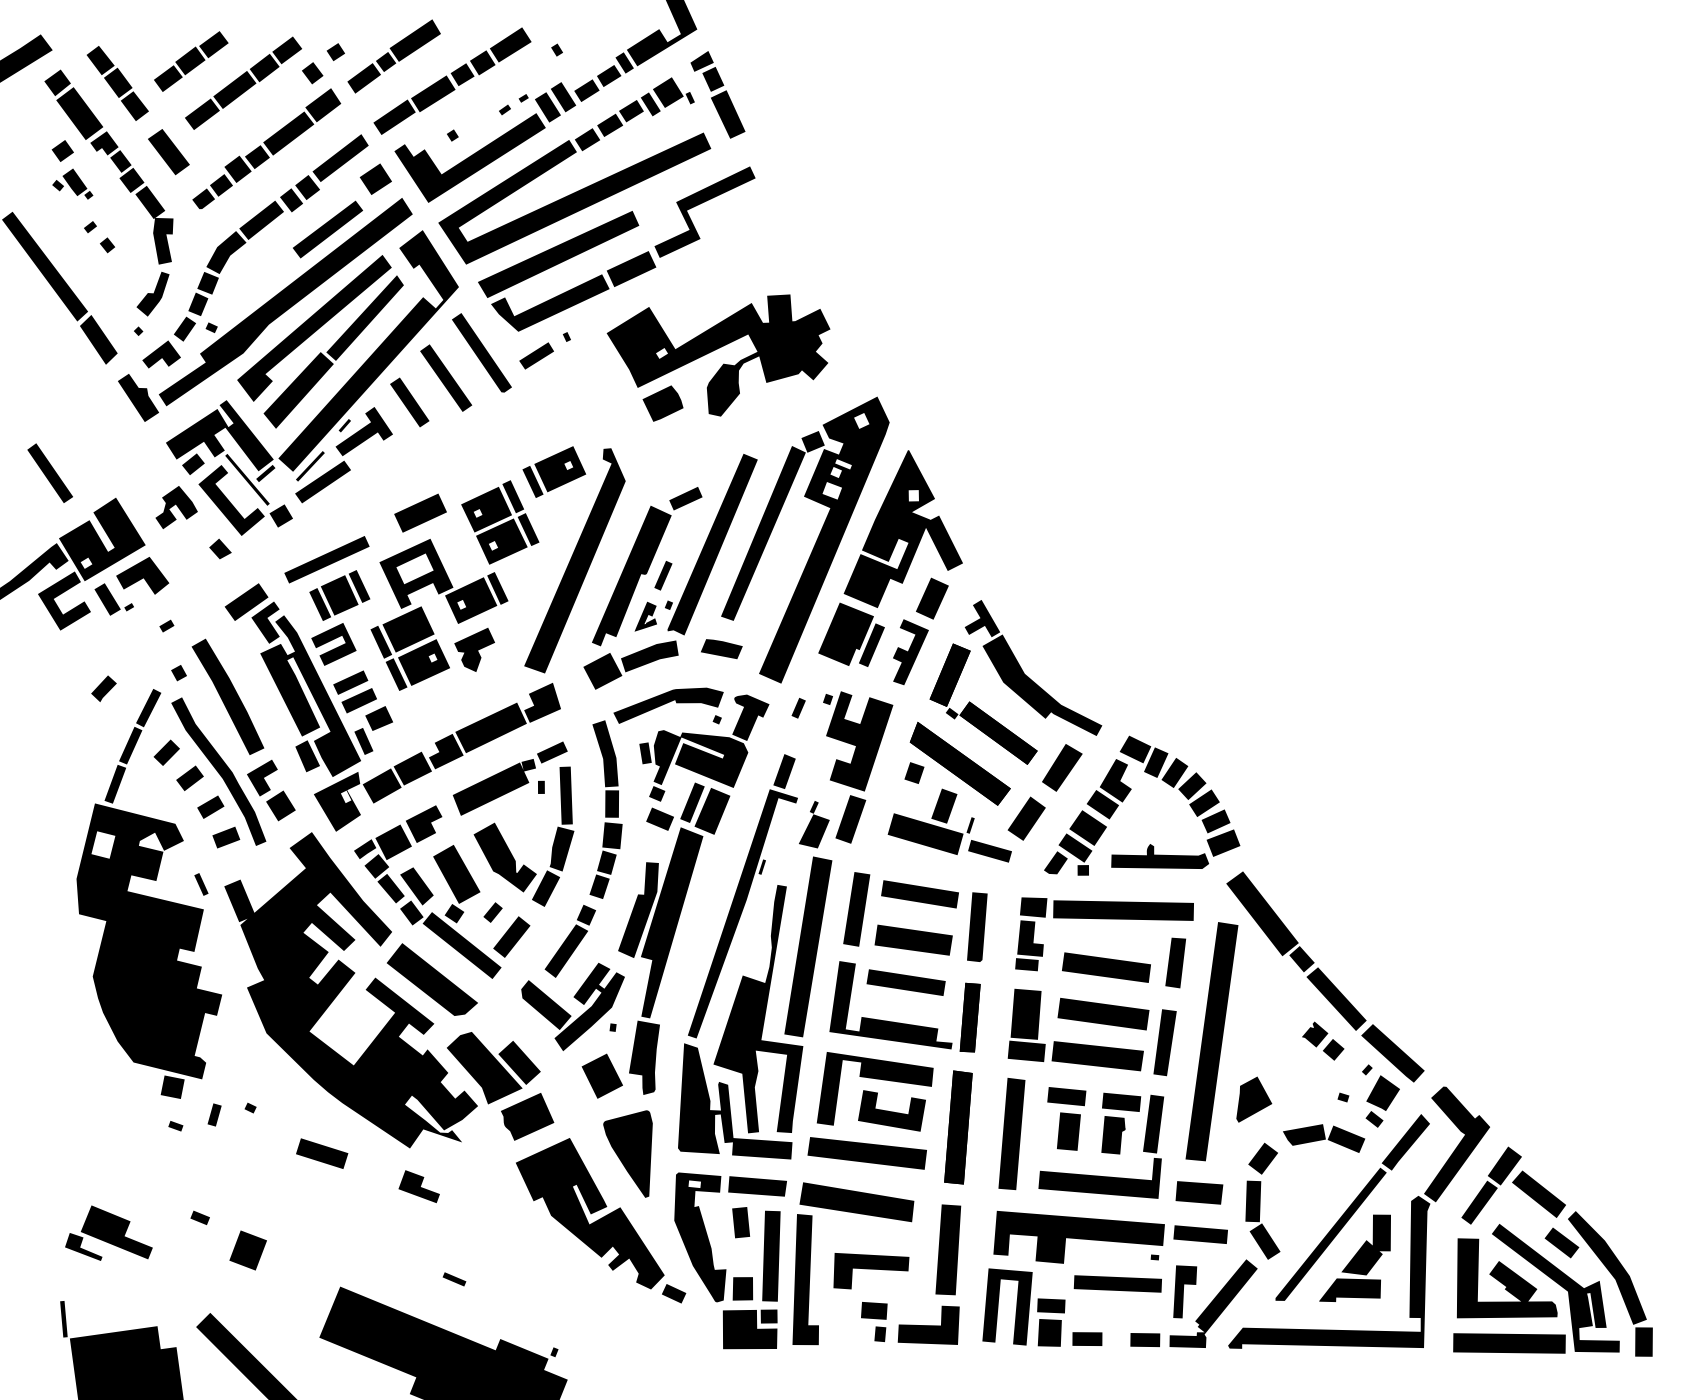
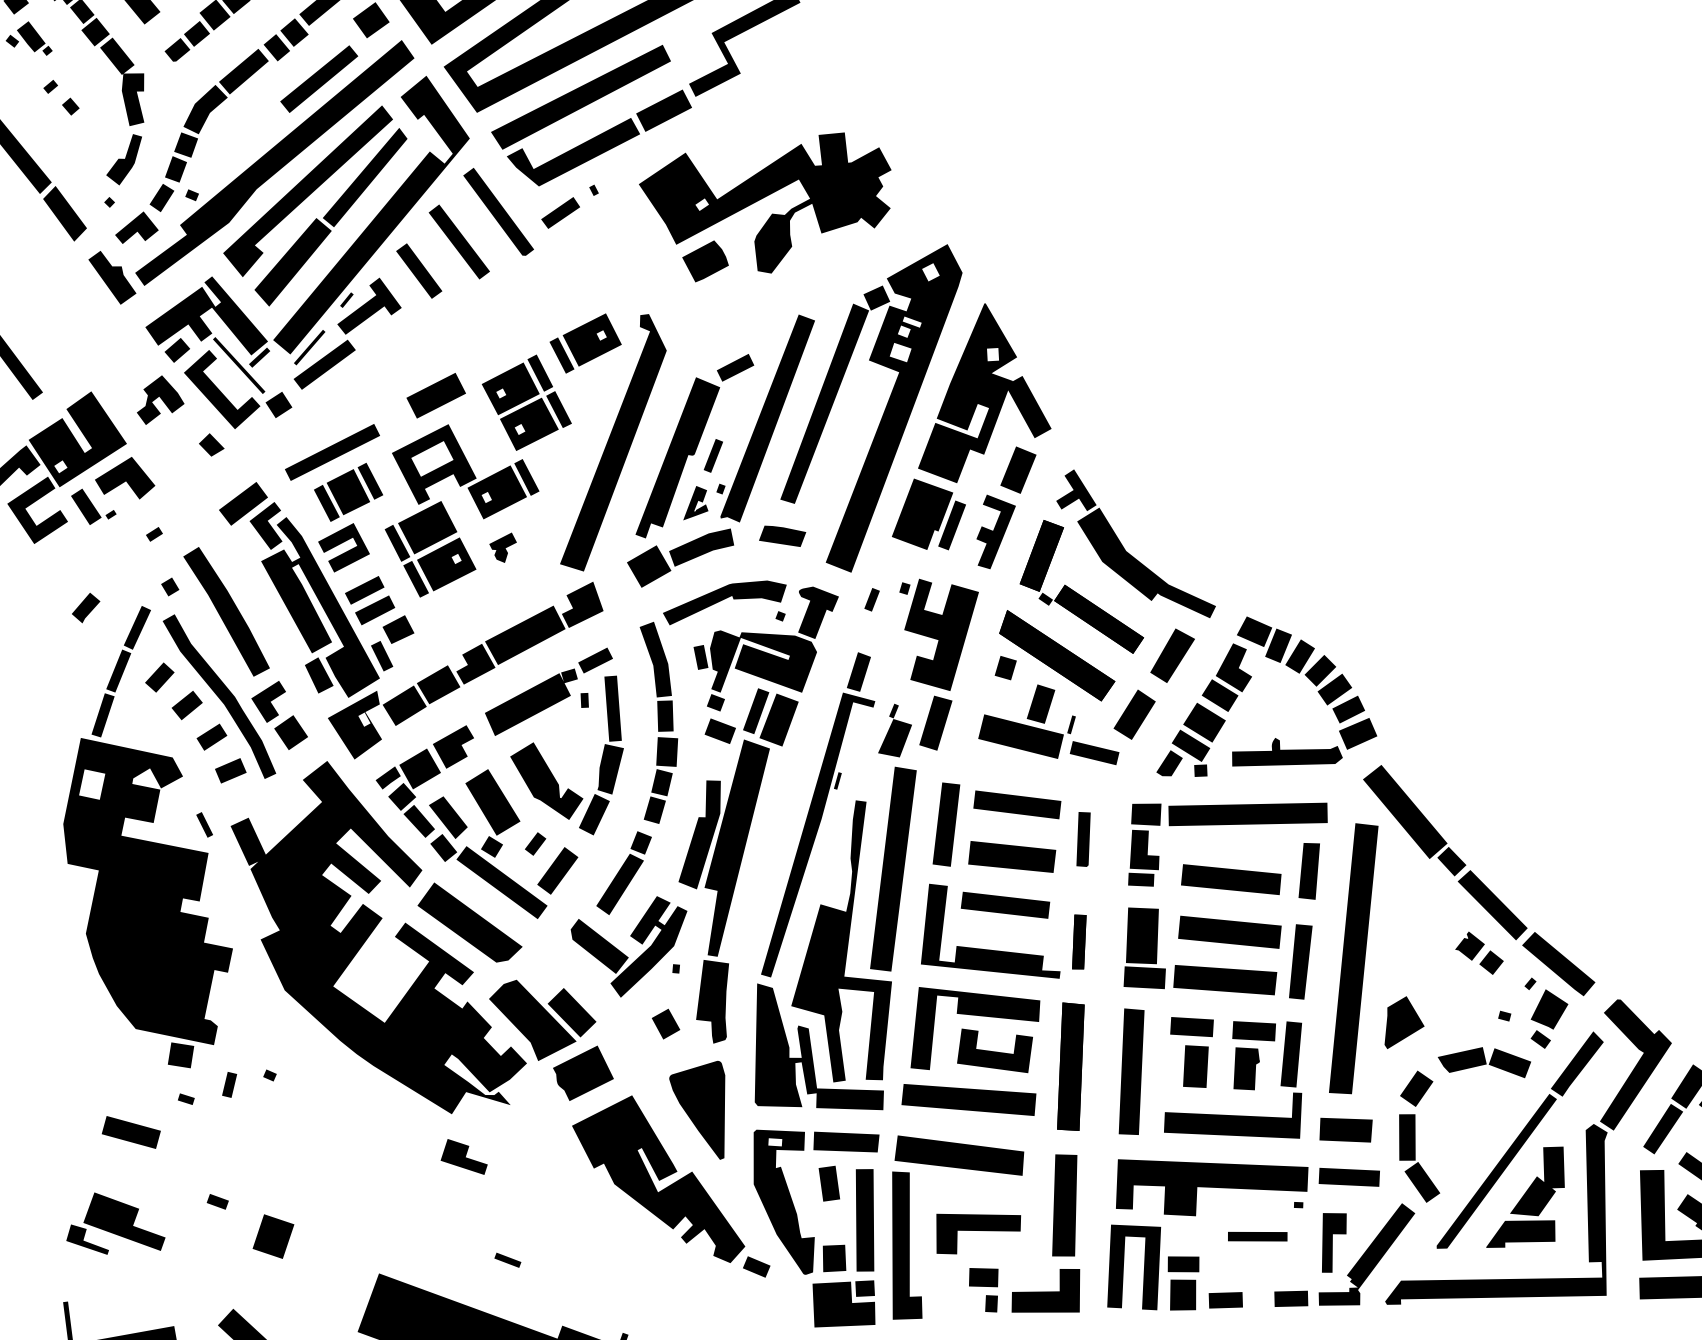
part: (474, 649) -> (503, 547), size x0.6
part: (977, 926) -> (1083, 838), size x0.7
part: (969, 1017) -> (1078, 941), size x0.7
part: (601, 1075) -> (665, 1023), size x0.6
part: (322, 1153) -> (131, 1132), moved
part: (1117, 1283) -> (1257, 1236), size x0.6

